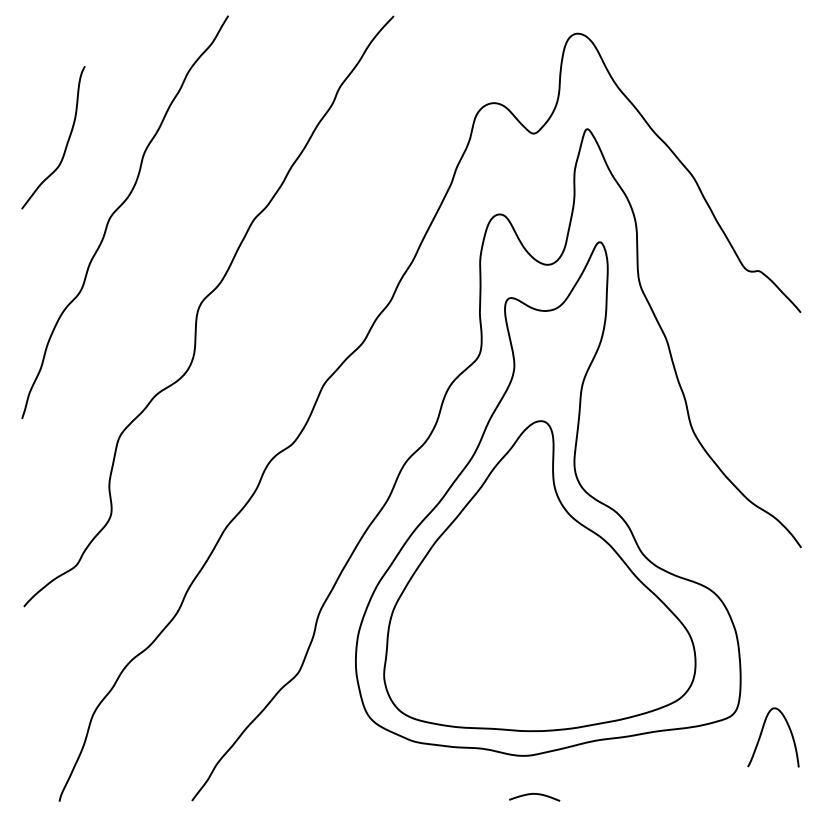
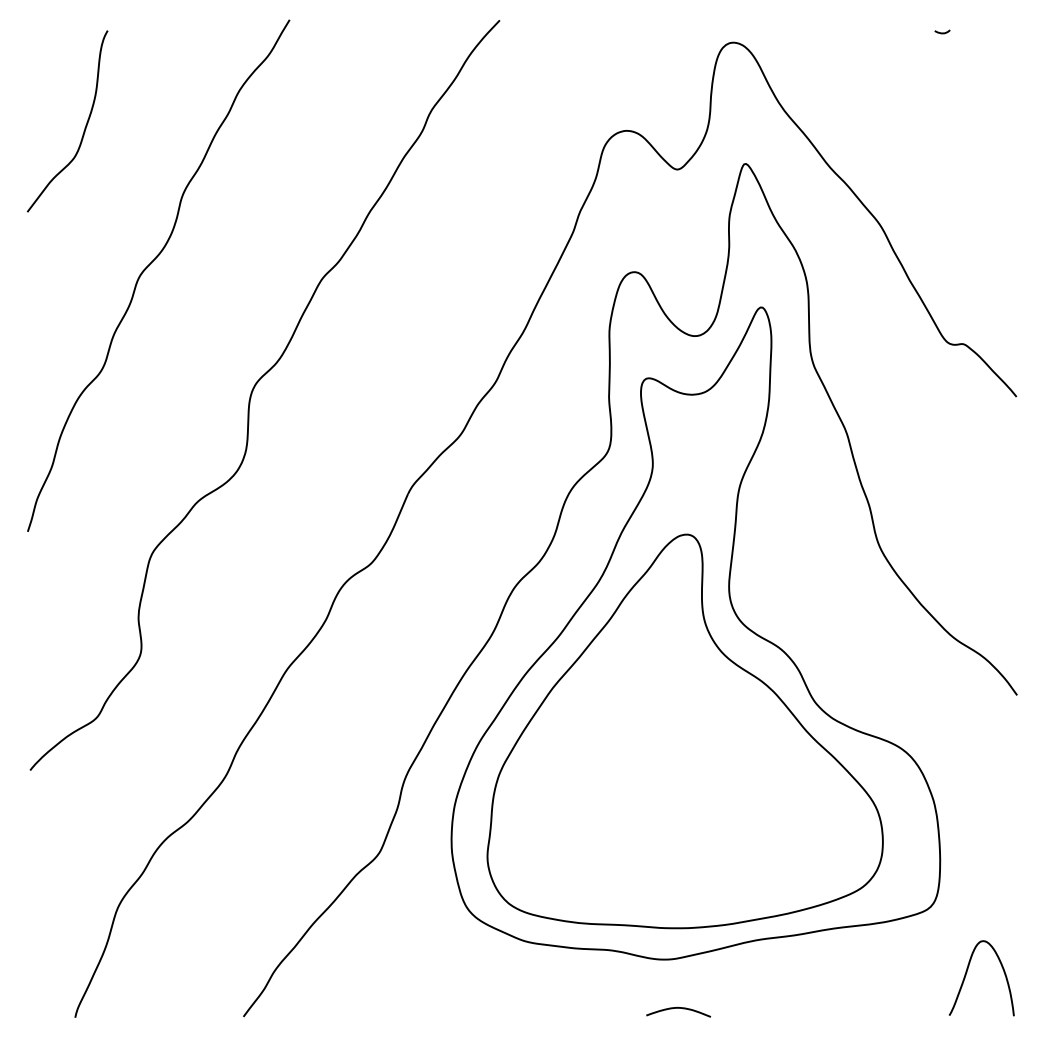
curve: (742, 25) -> (942, 32), added
curve: (66, 142) -> (84, 127), moved
curve: (761, 736) -> (966, 976), moved

